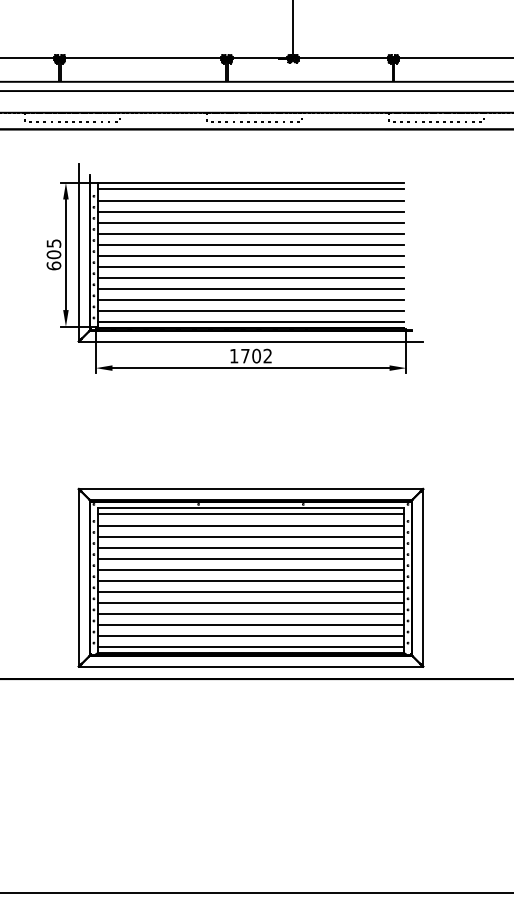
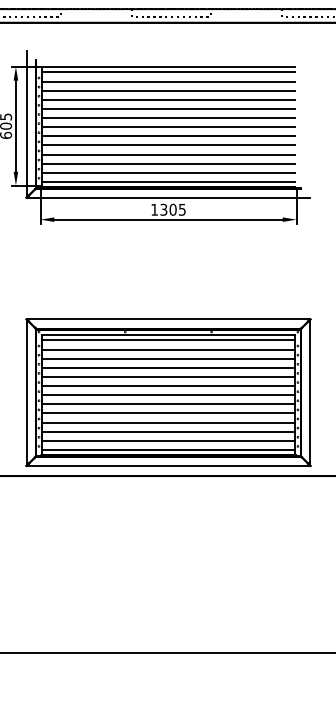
text: (256, 355) -> (173, 209), 1702 -> 1305

